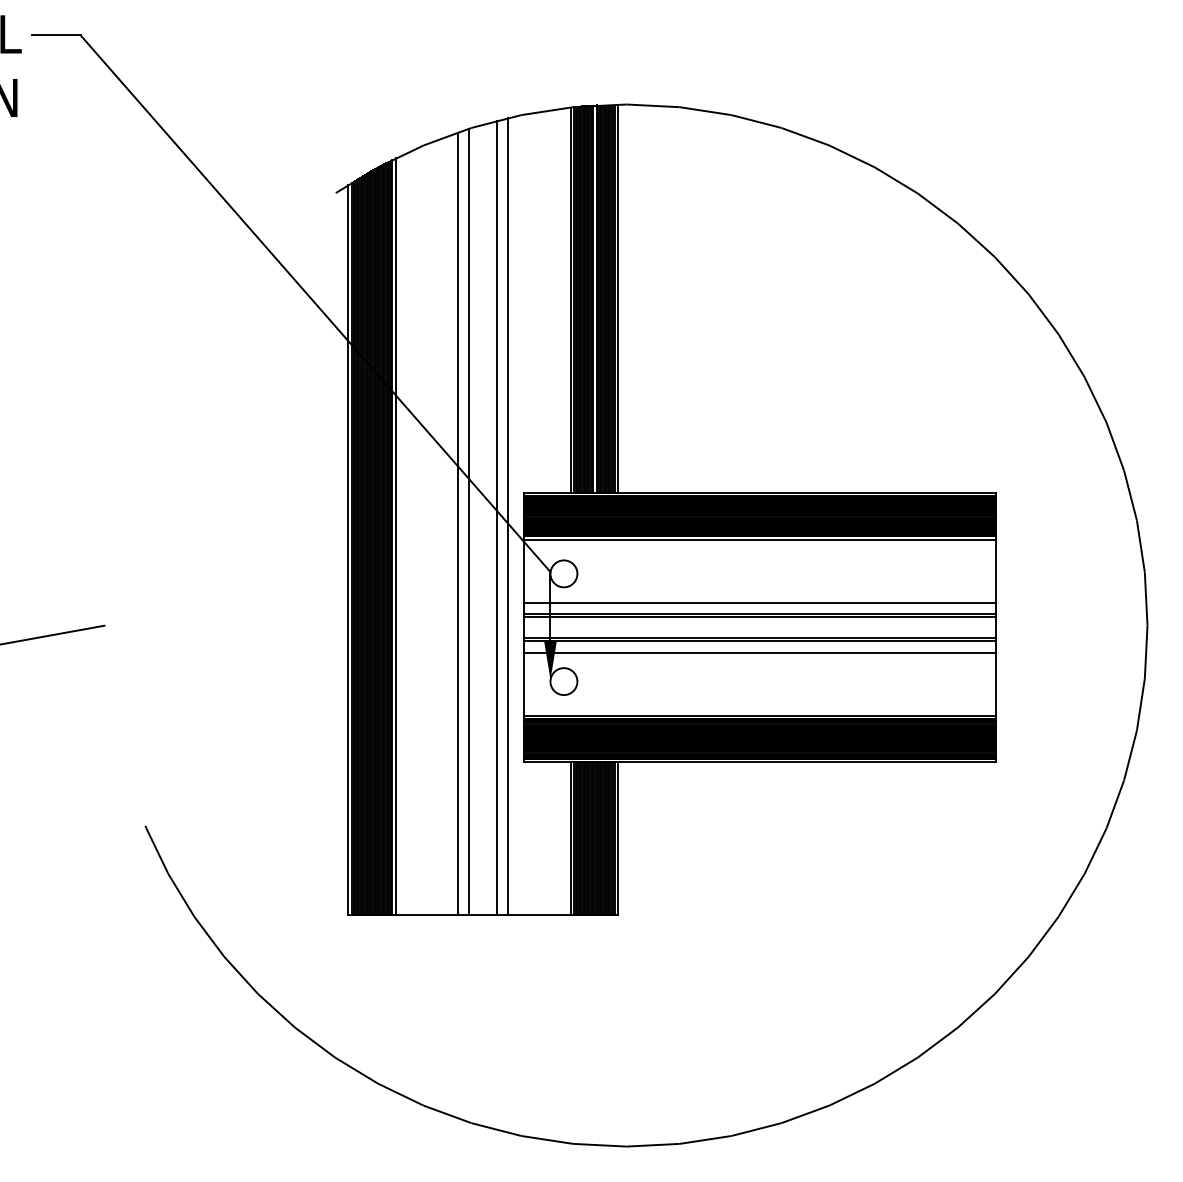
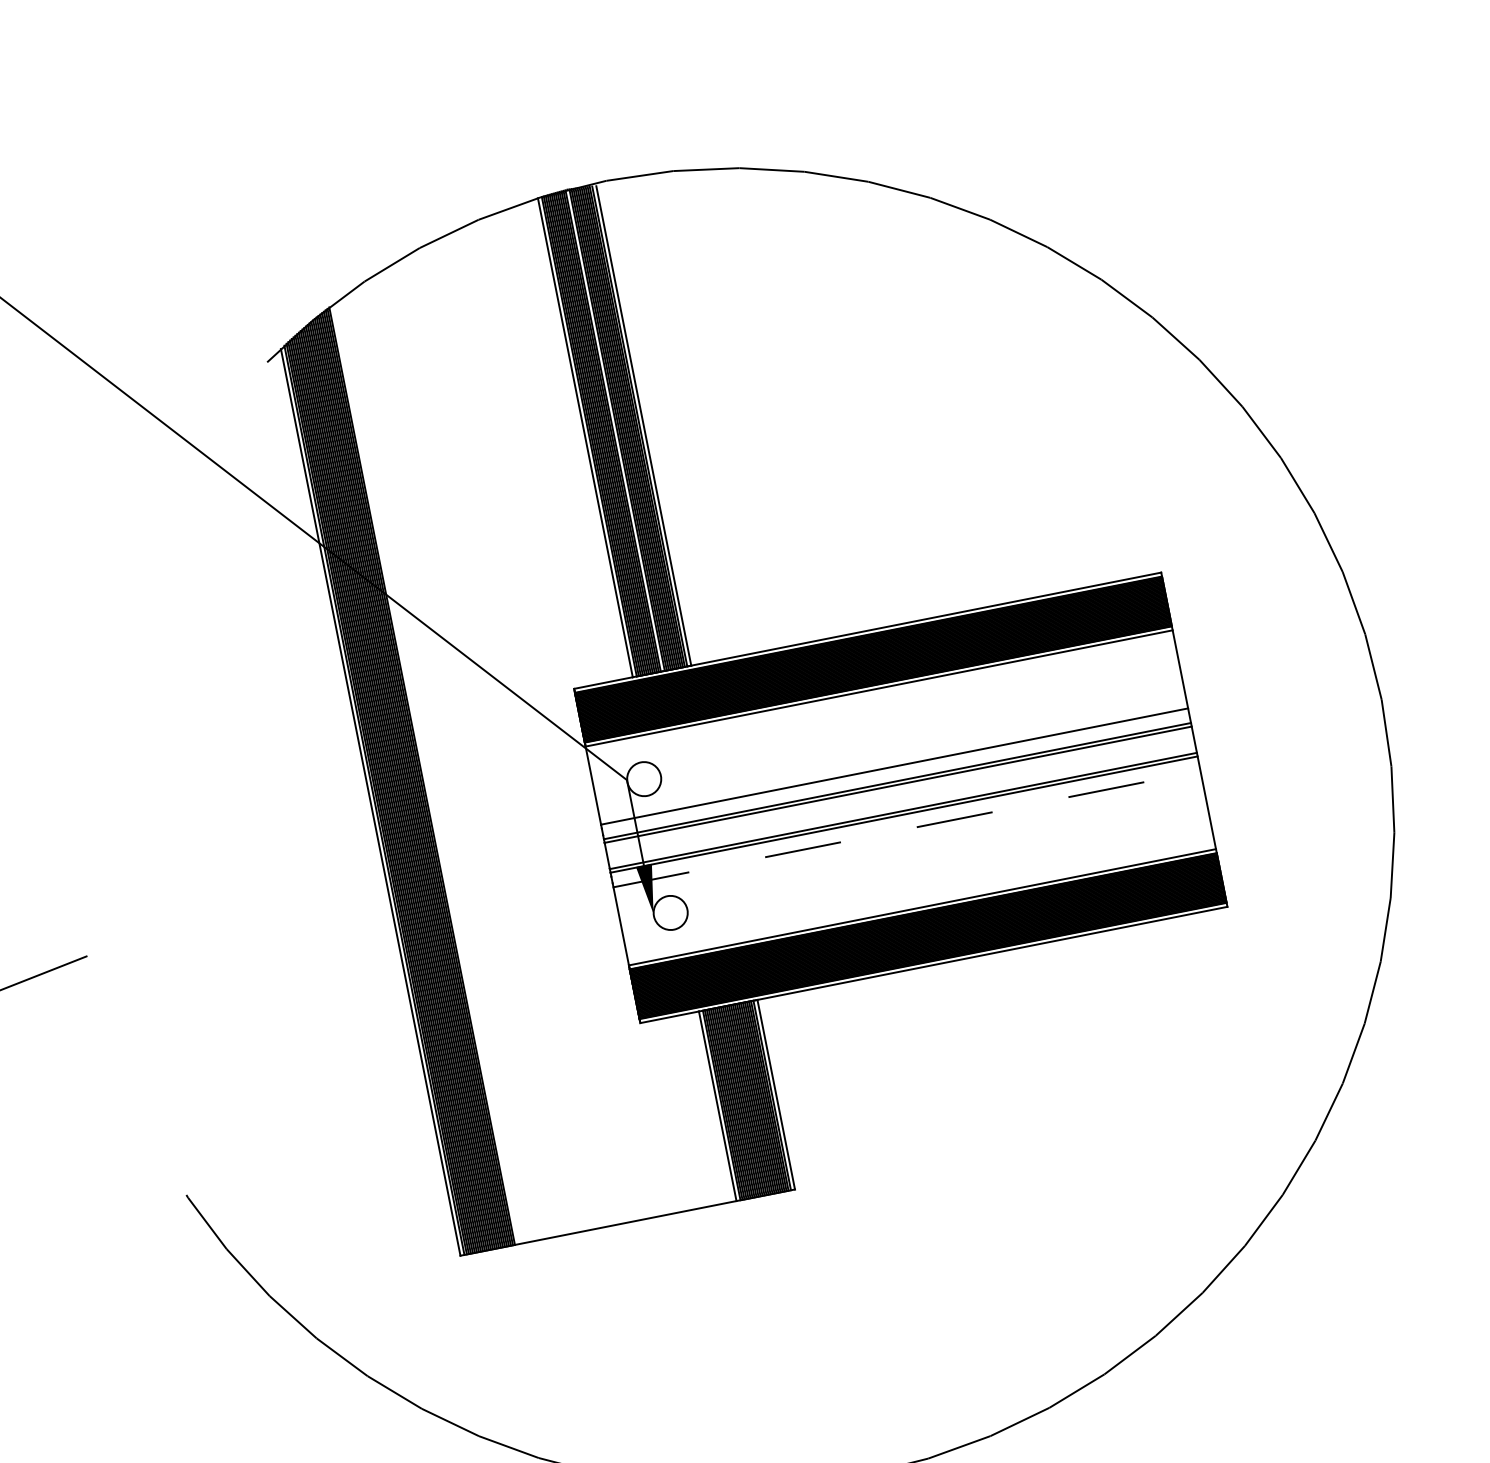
line: (508, 516) -> (561, 721), removed
line: (497, 517) -> (547, 725), removed
line: (469, 521) -> (514, 737), removed
line: (457, 523) -> (499, 742), removed
line: (395, 536) -> (425, 774), removed
line: (760, 652) -> (907, 828), solid -> dashed

